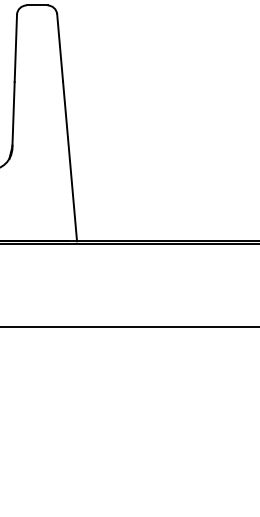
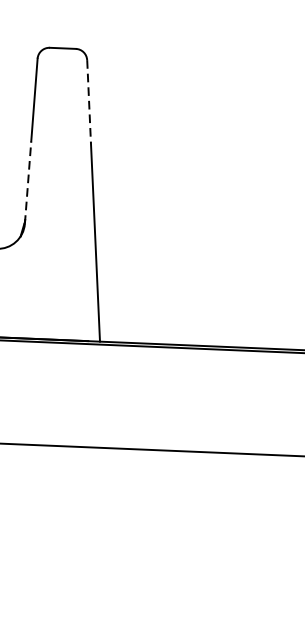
line: (60, 47) -> (89, 101), solid -> dashed
line: (13, 114) -> (28, 181), solid -> dashed

